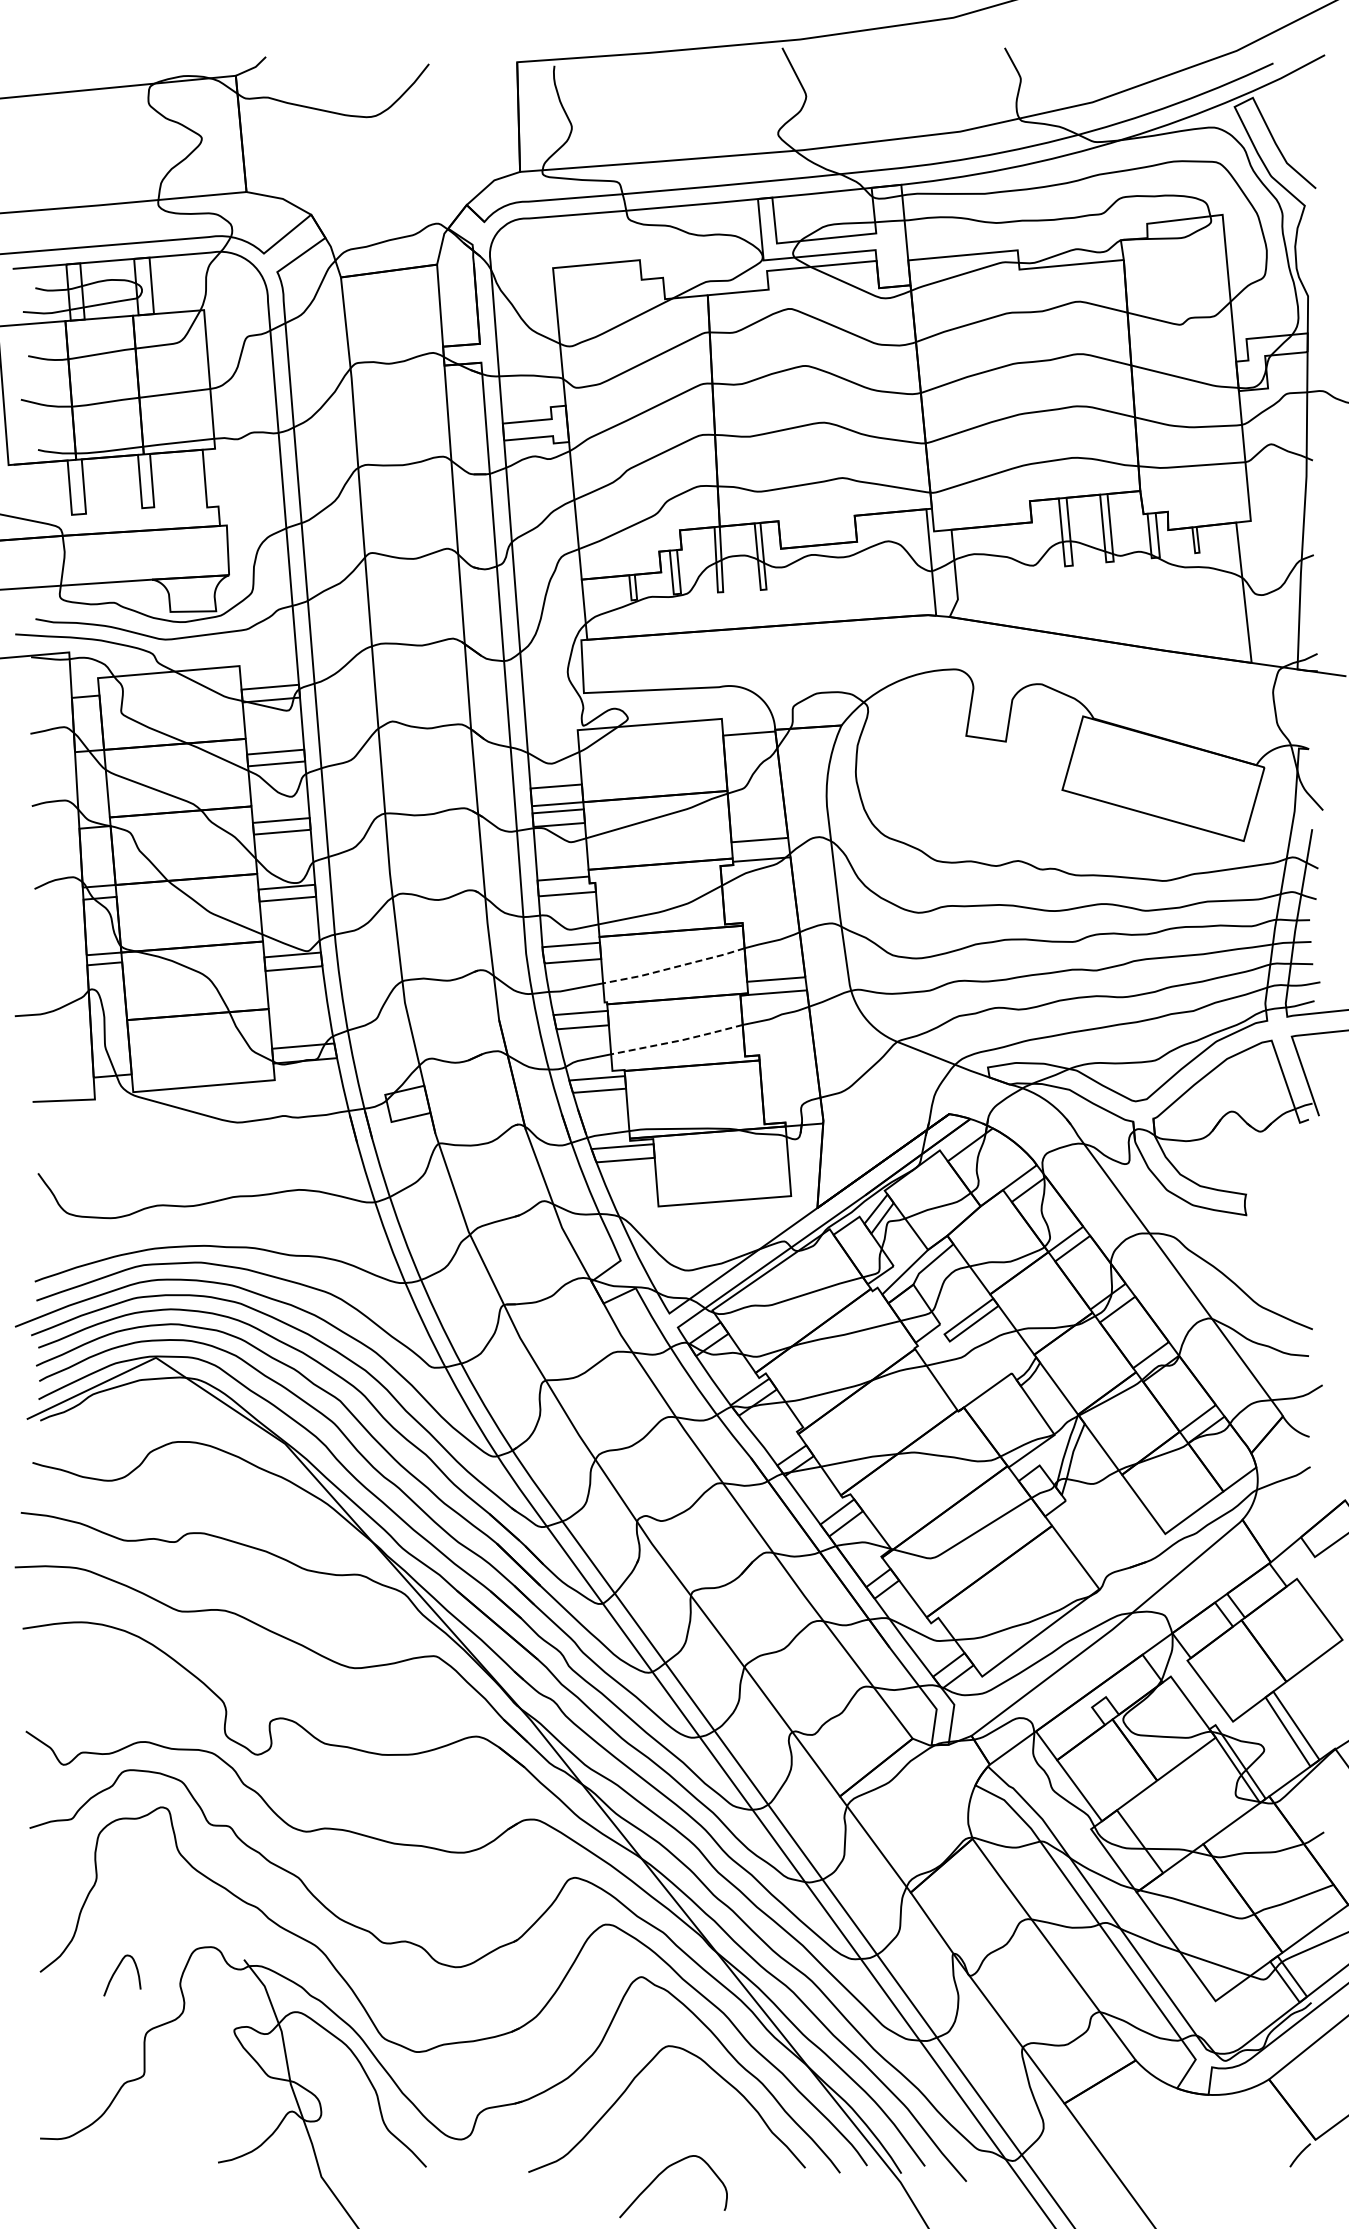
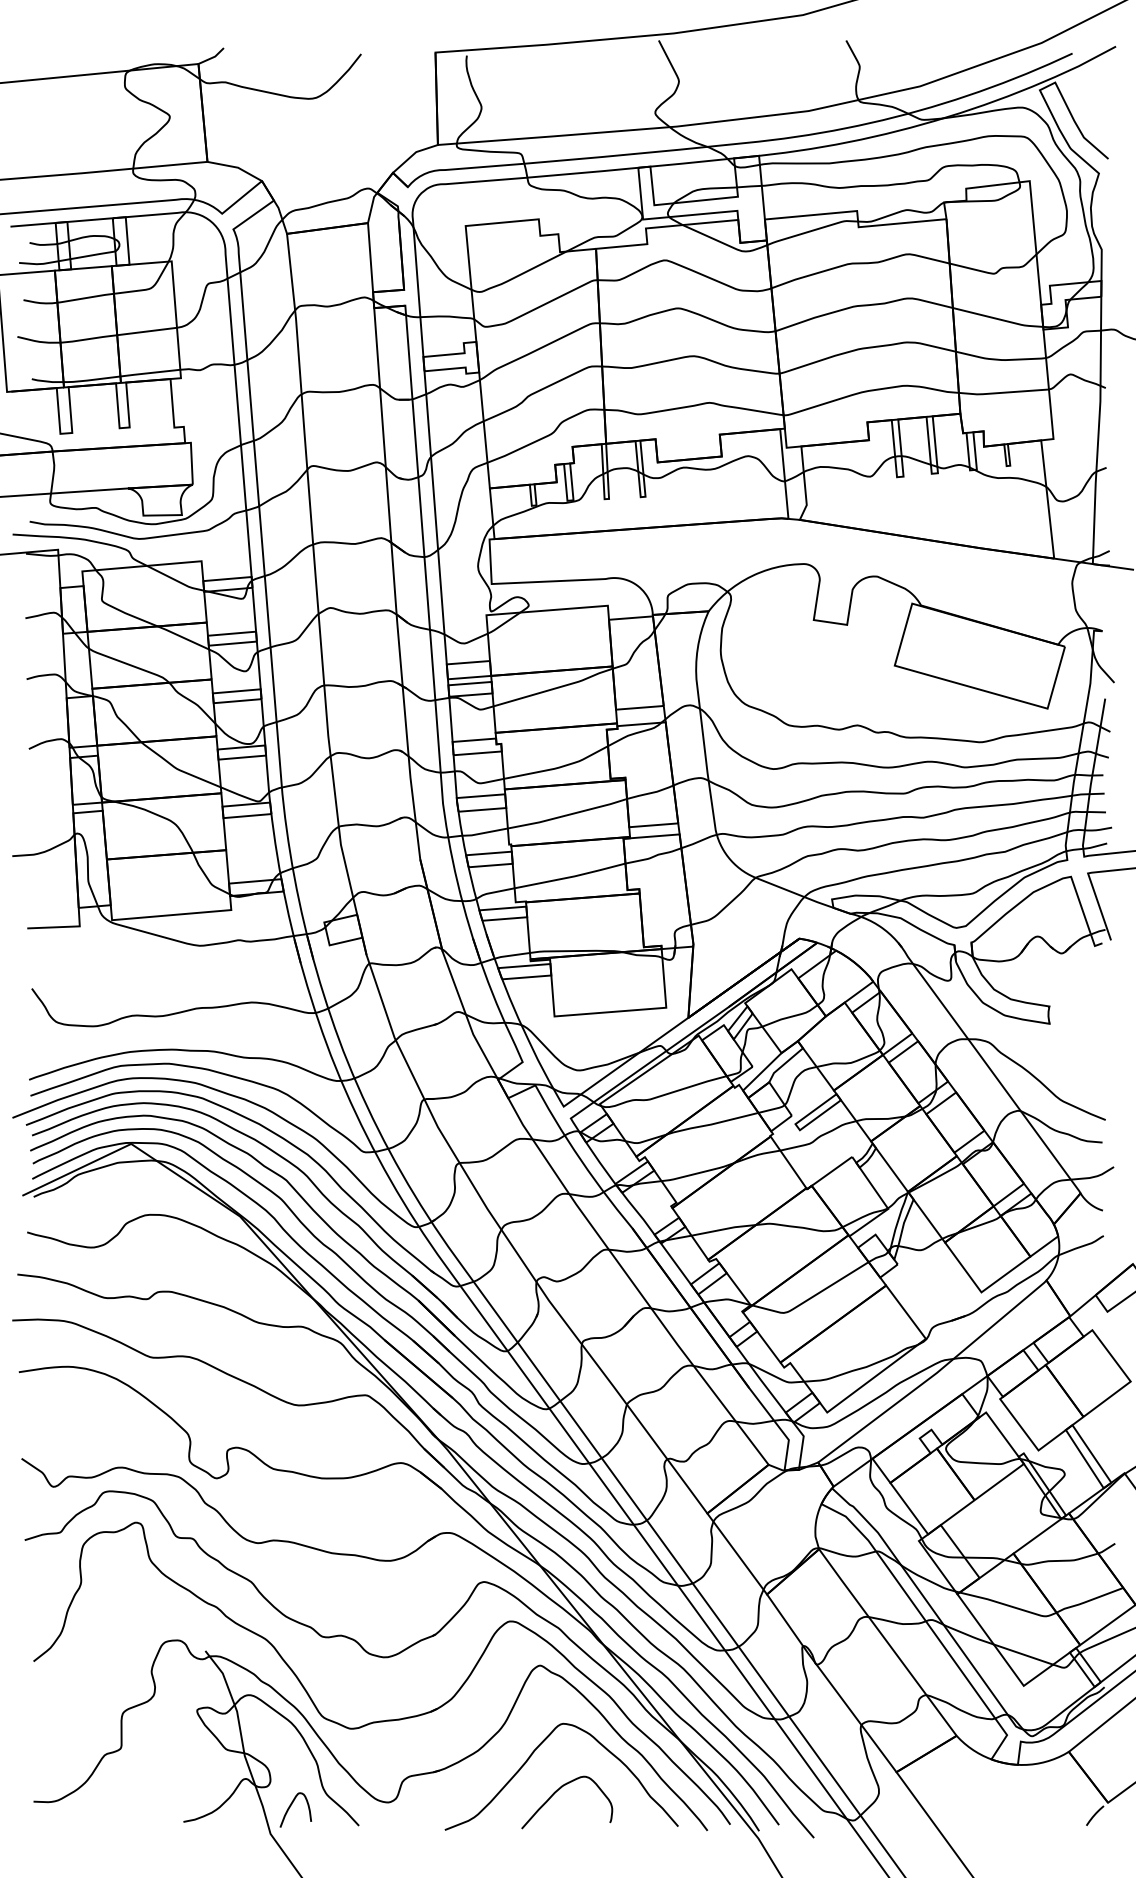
line: (673, 967) -> (567, 815), dashed -> solid
line: (678, 1040) -> (571, 876), dashed -> solid
curve: (116, 1971) -> (290, 1806), moved
curve: (662, 2173) -> (557, 1791), moved

